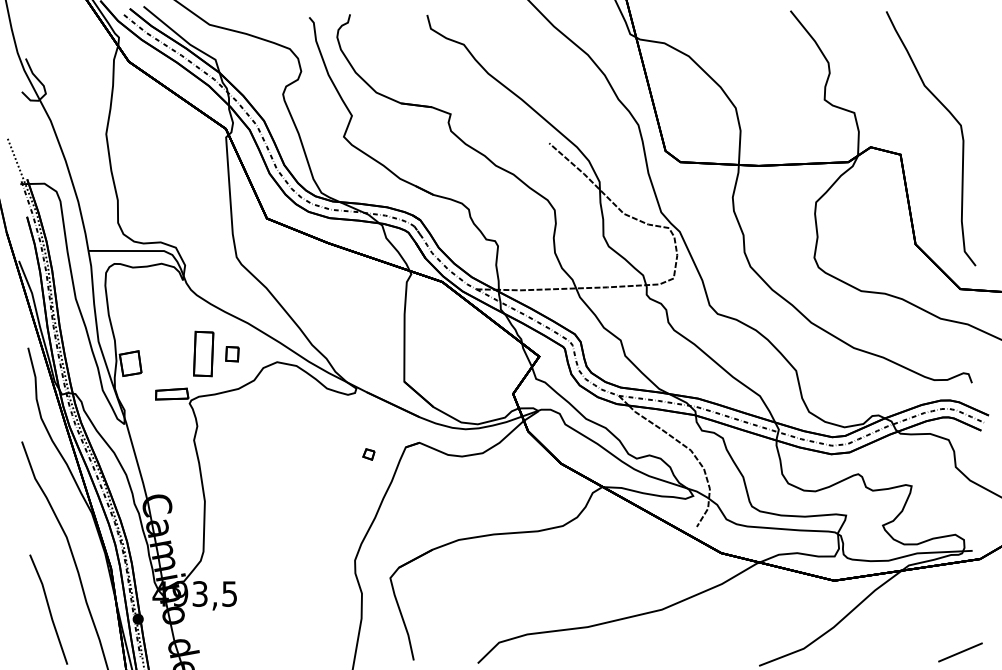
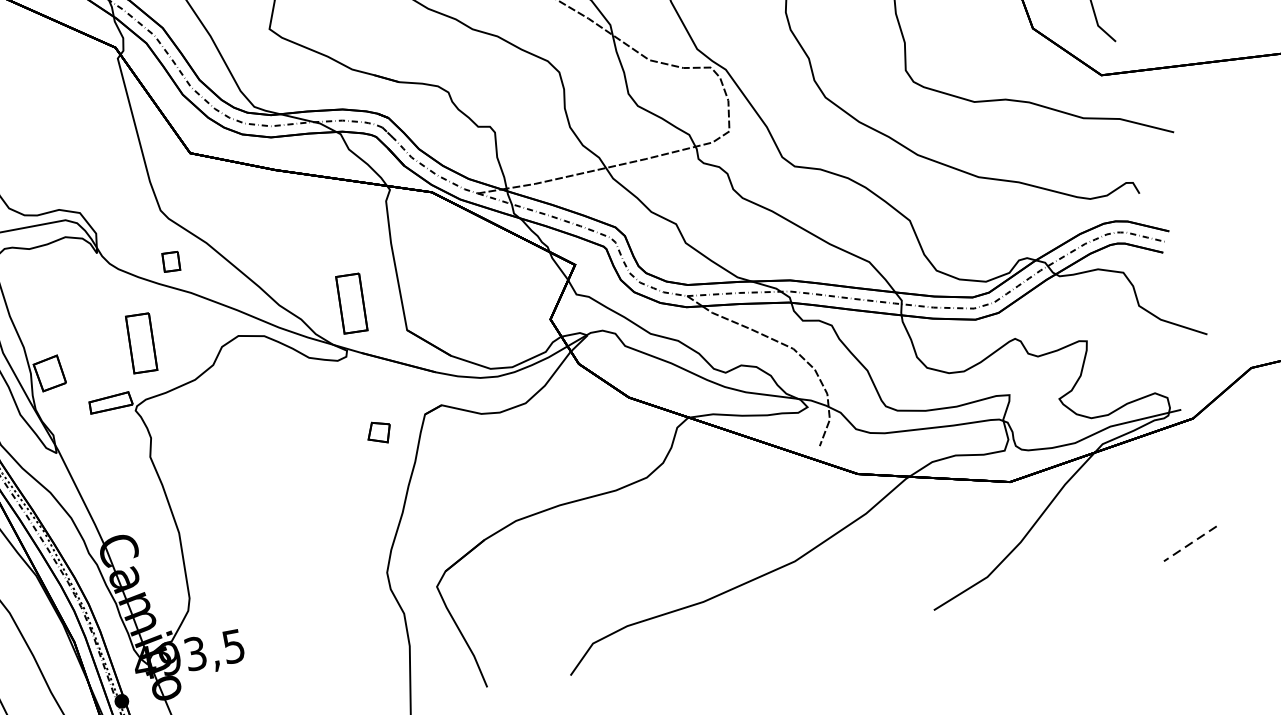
part: (366, 353) -> (351, 303), added
part: (232, 354) -> (171, 262), moved
part: (368, 454) -> (378, 432), size x1.6
line: (960, 652) -> (1190, 543), solid -> dashed

